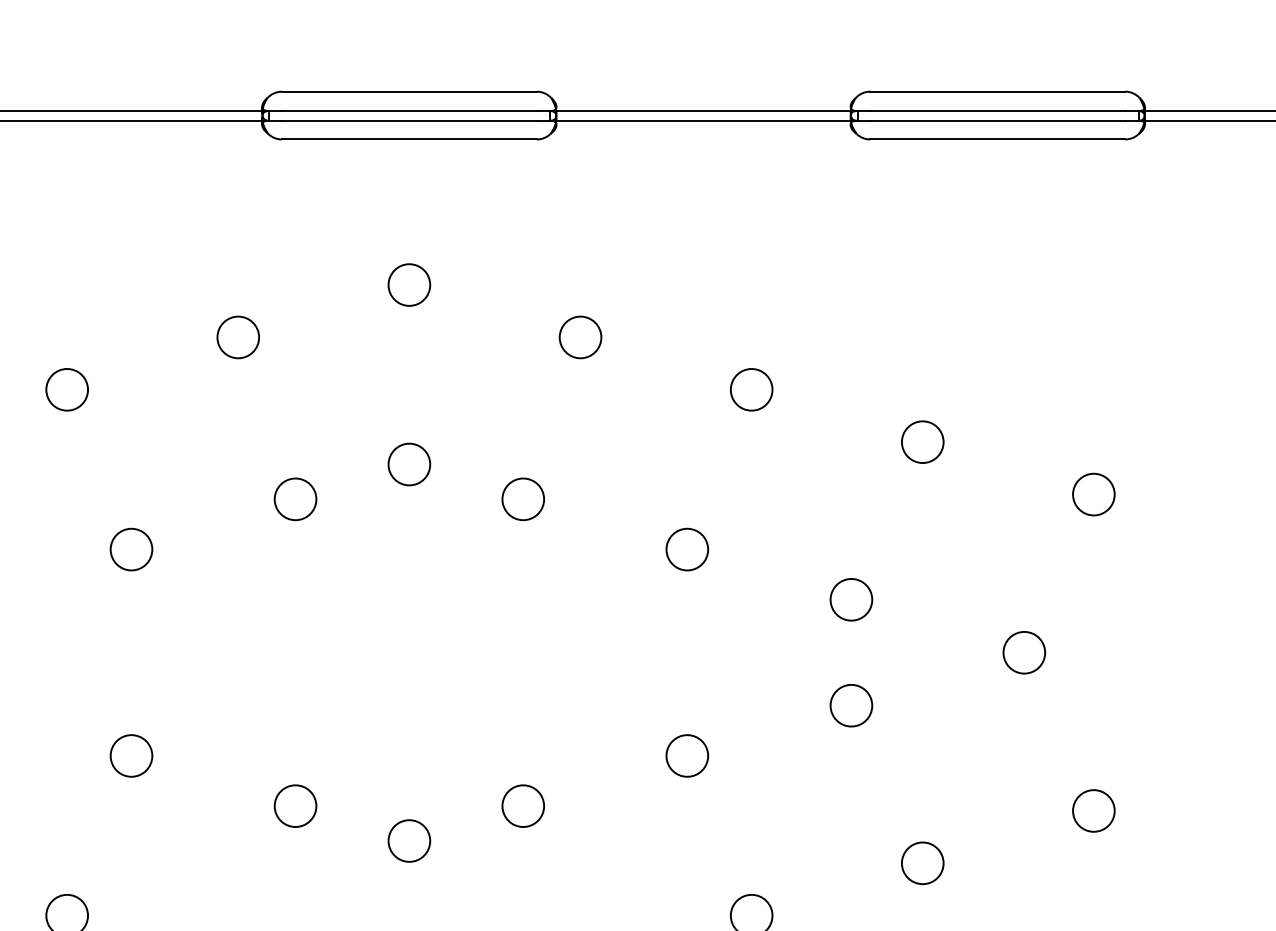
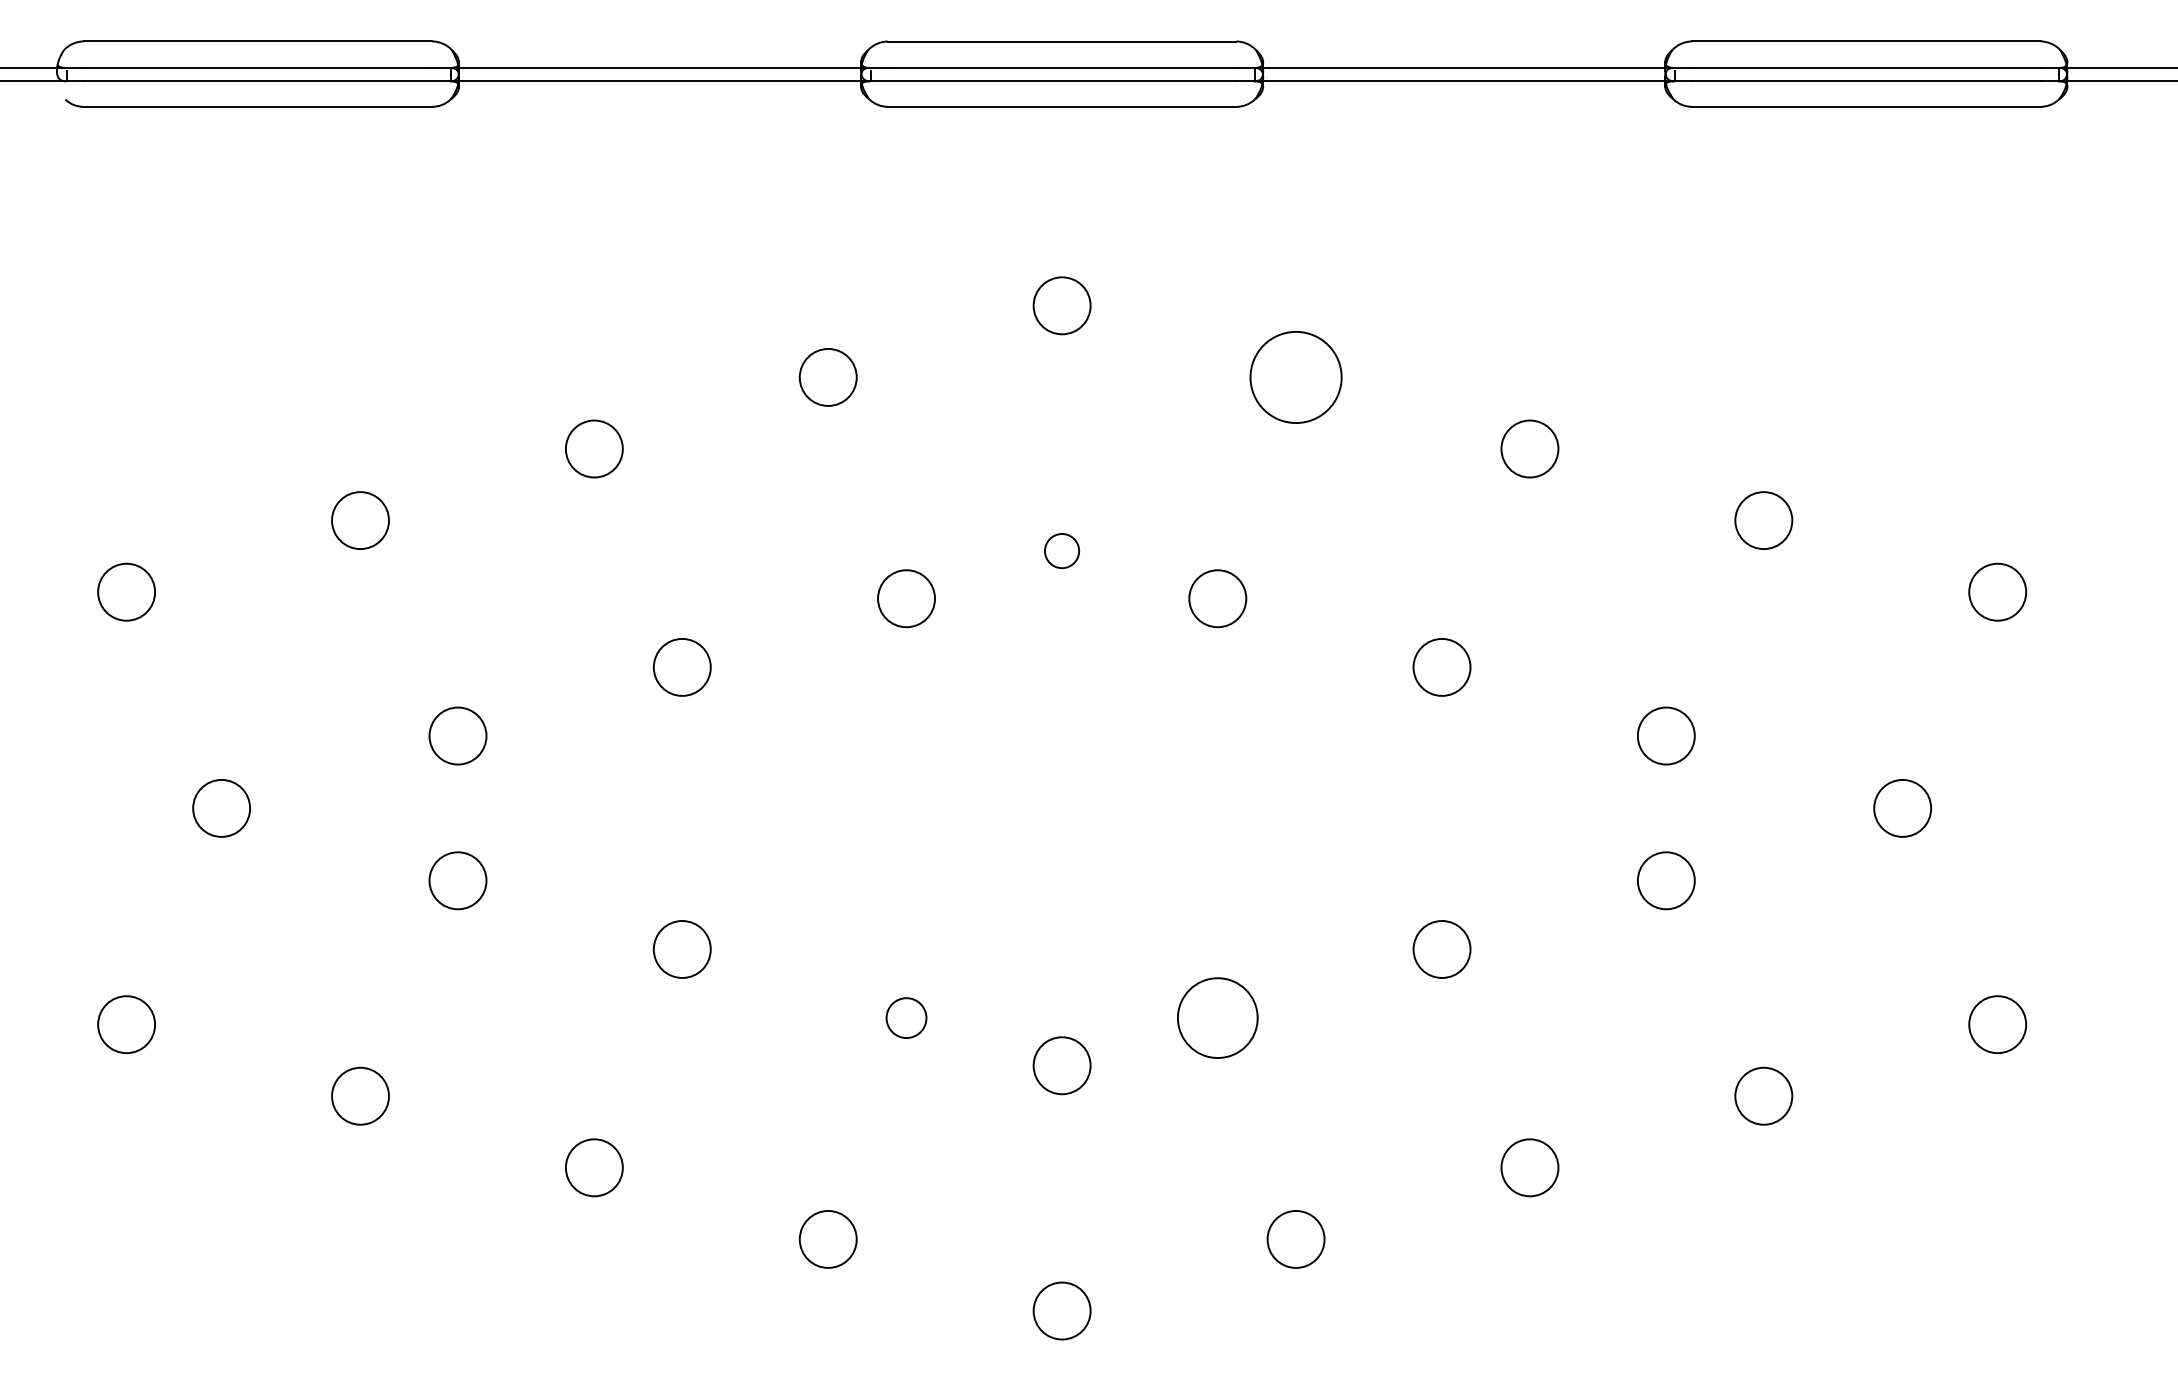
circle: (580, 336) -> (1295, 376), size x1.6
circle: (408, 464) -> (1061, 550), size x0.6
circle: (295, 805) -> (906, 1017), size x0.7
circle: (523, 805) -> (1217, 1017), size x1.4

